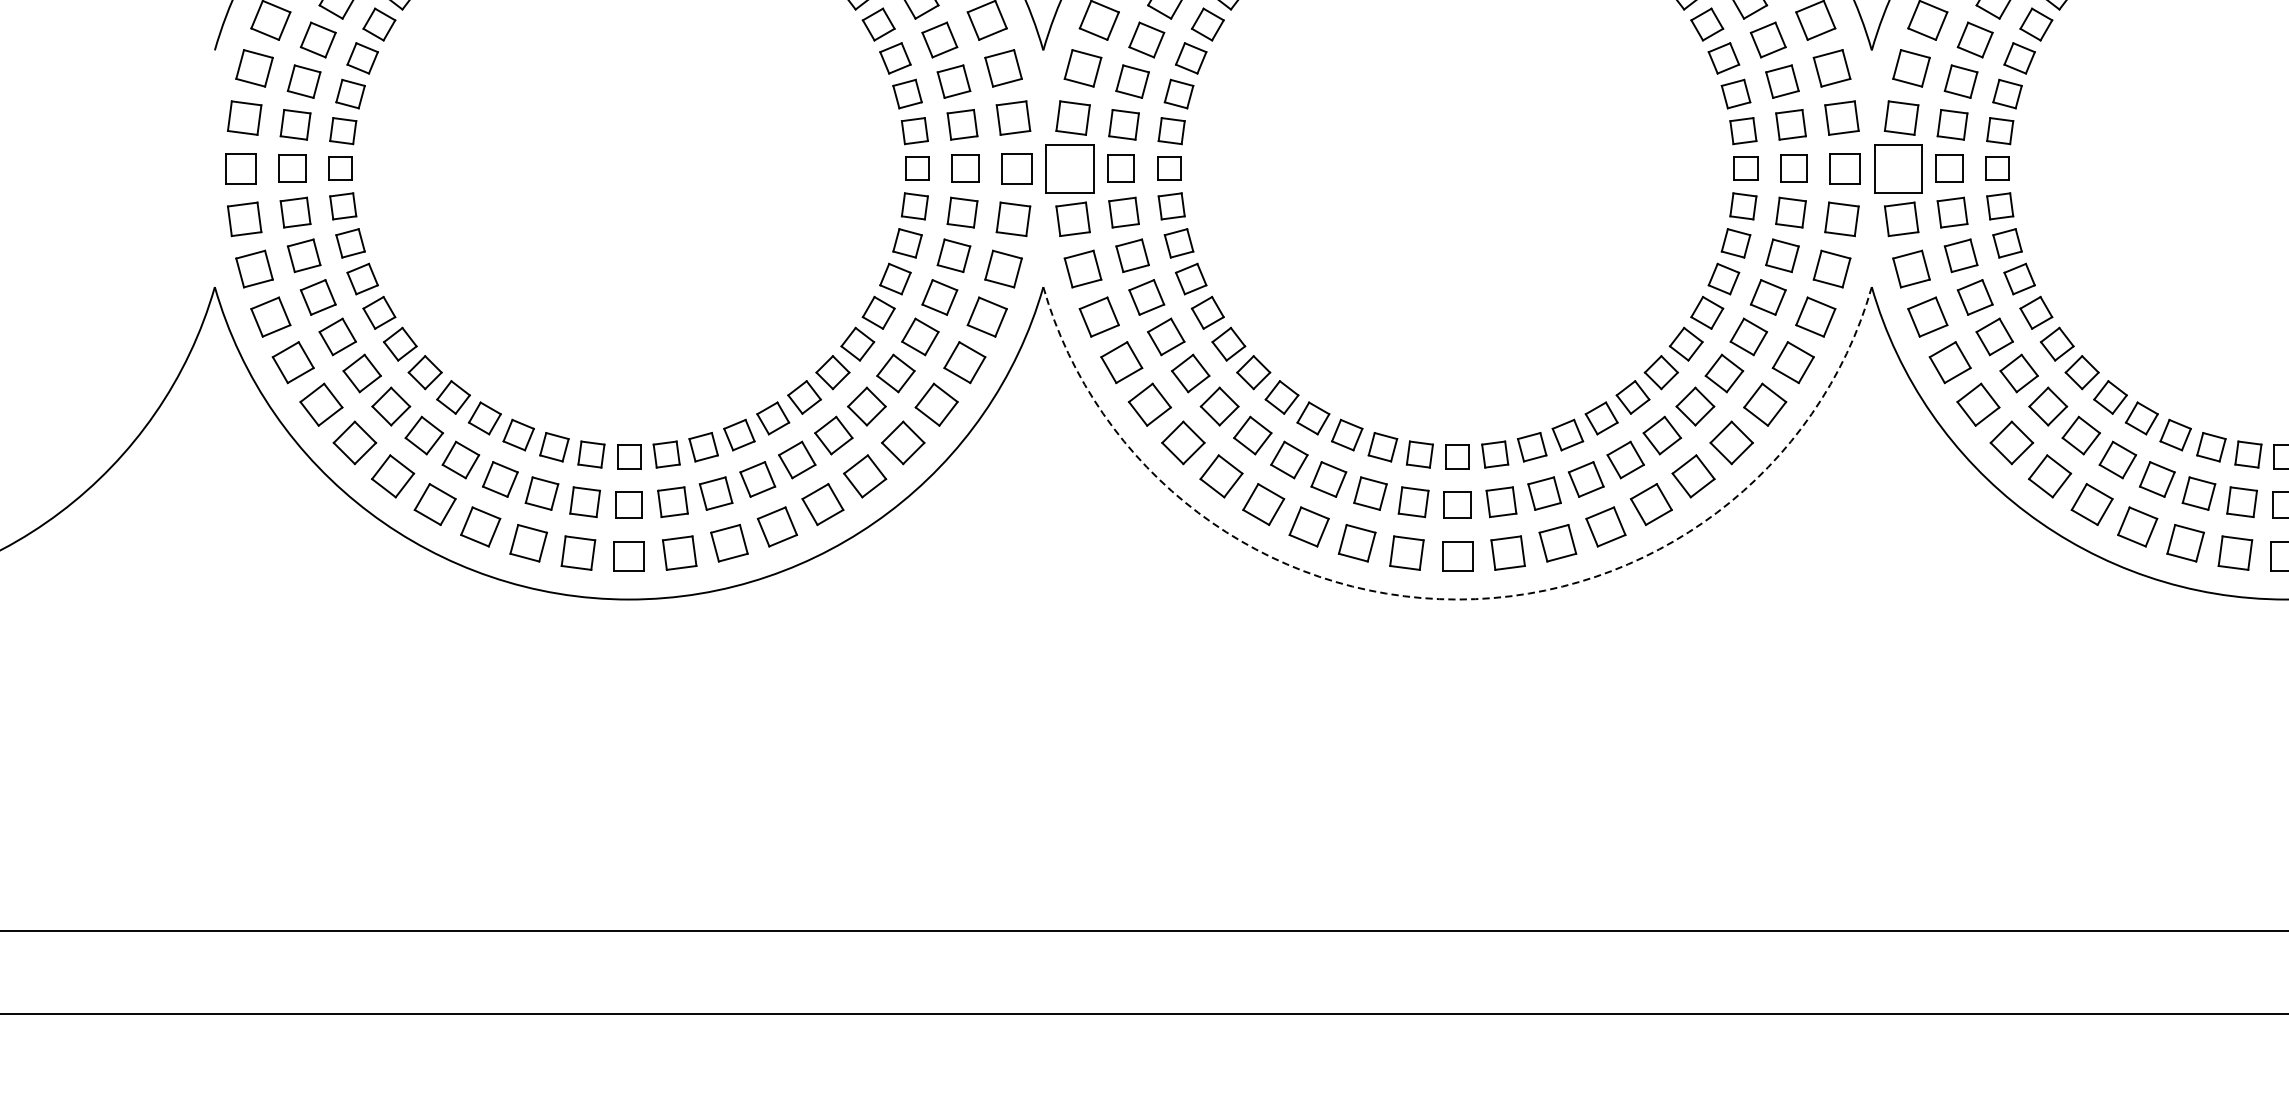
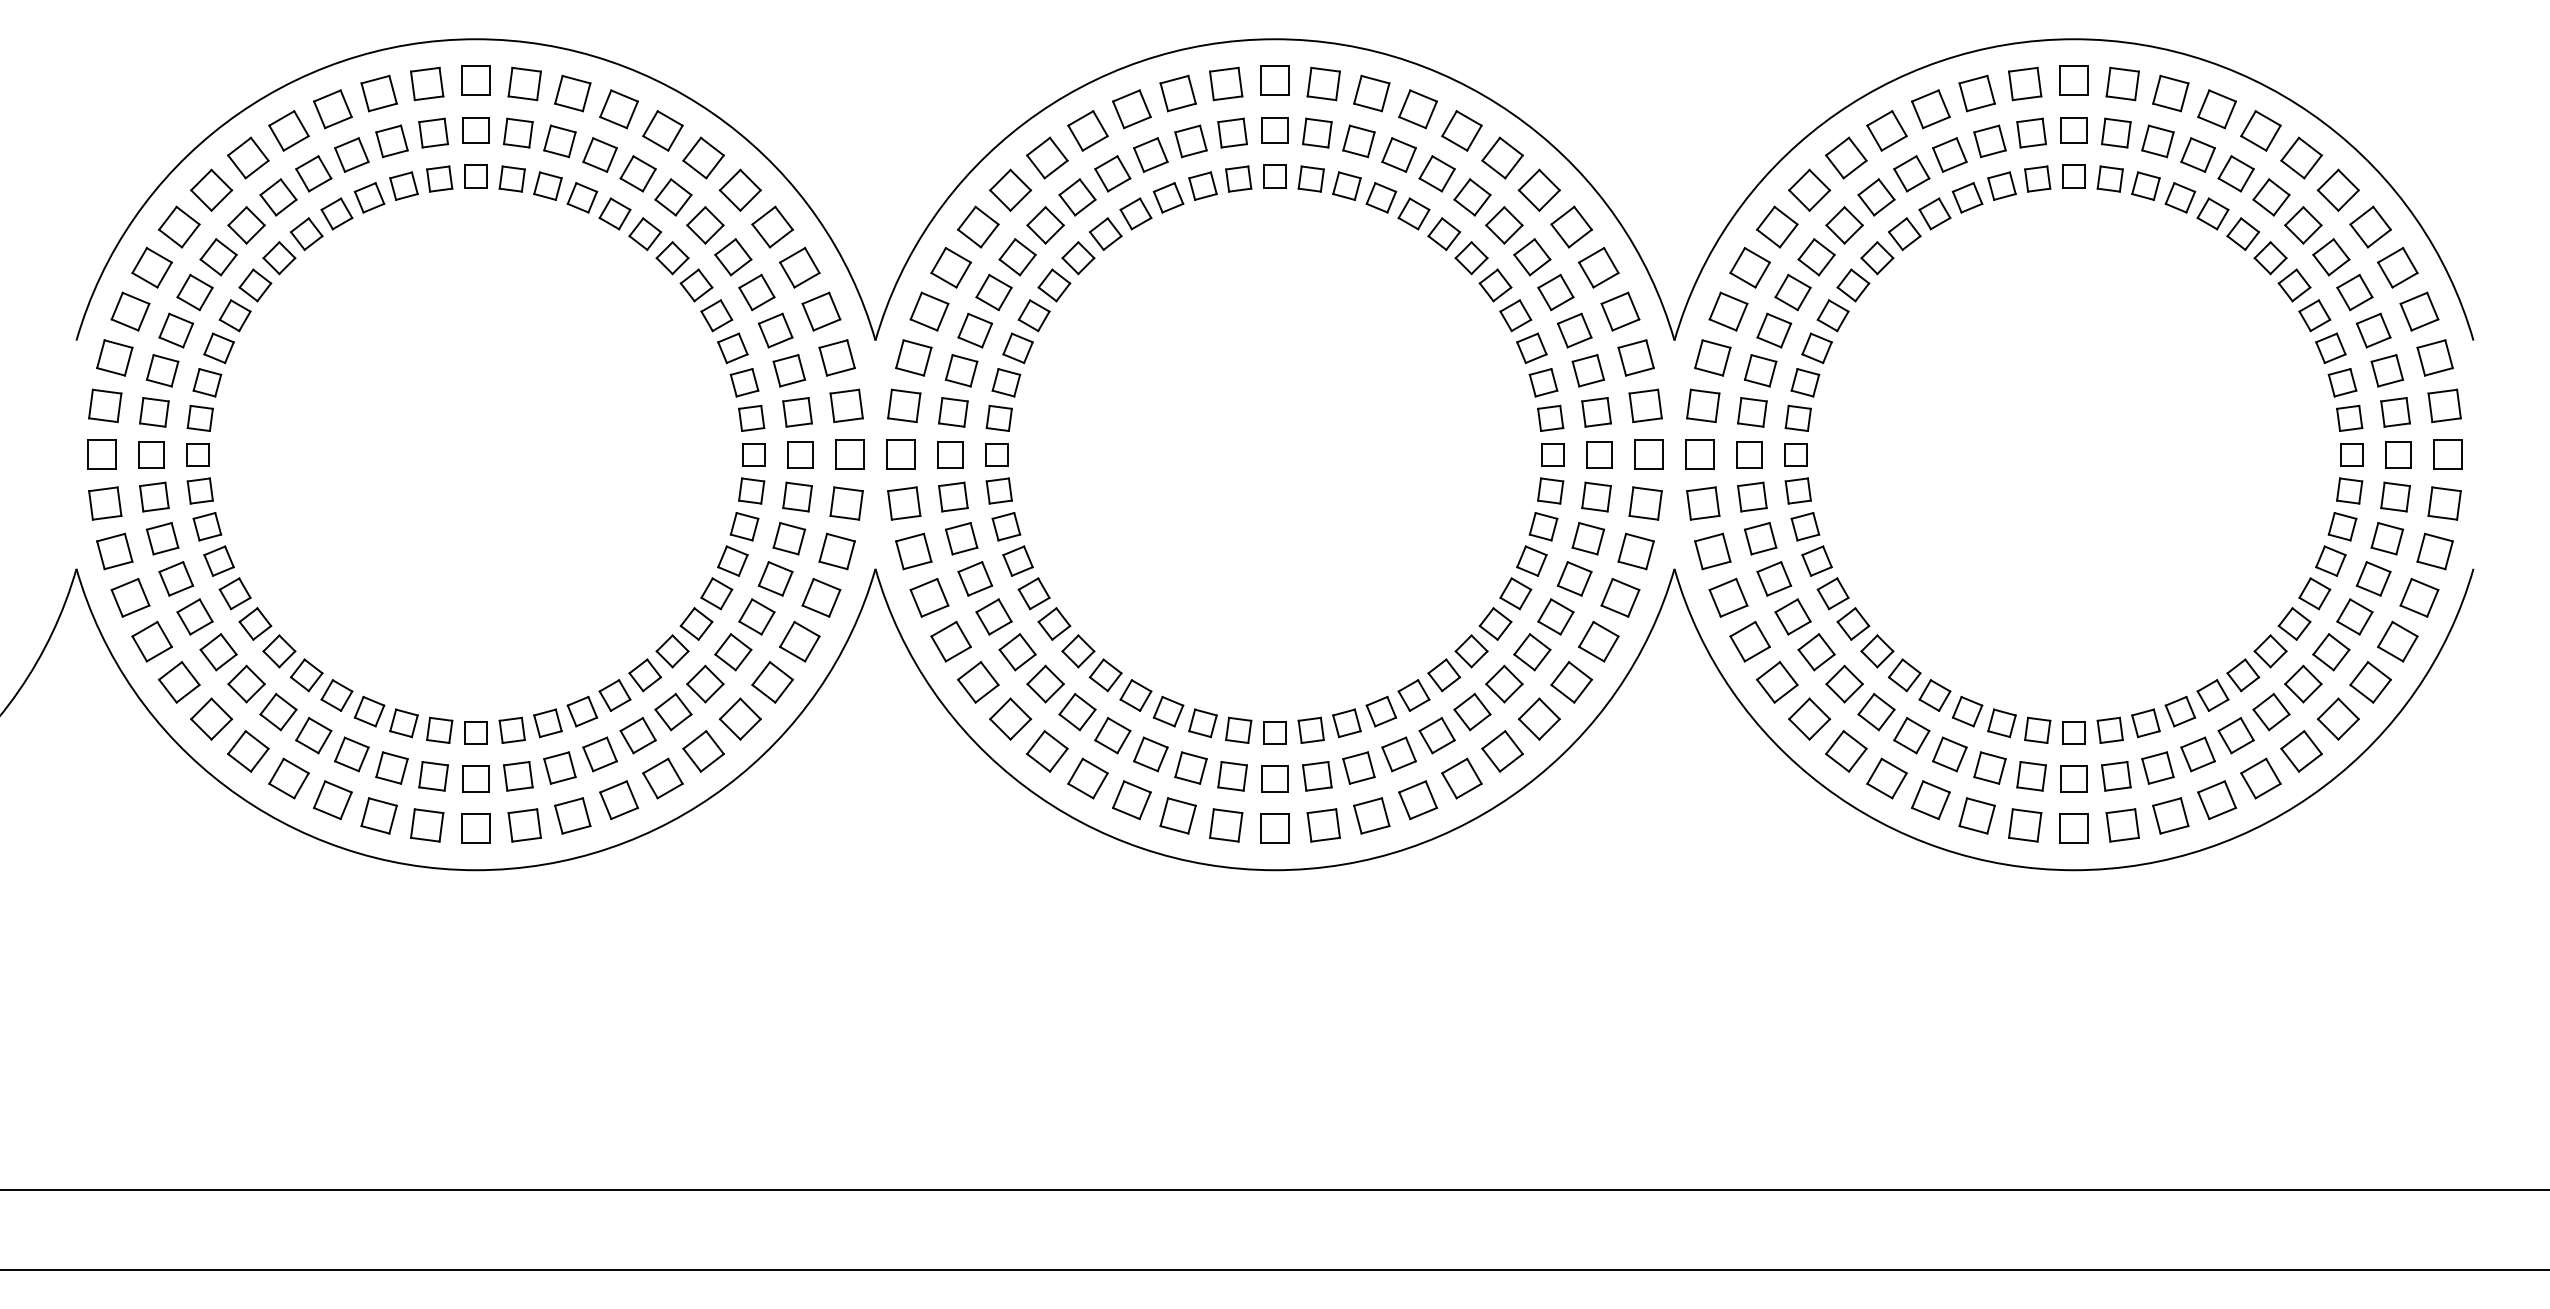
part: (1069, 168) -> (900, 454), size x0.62
part: (1897, 168) -> (1699, 454), size x0.62
arc: (1458, 599) -> (1275, 870), dashed -> solid

